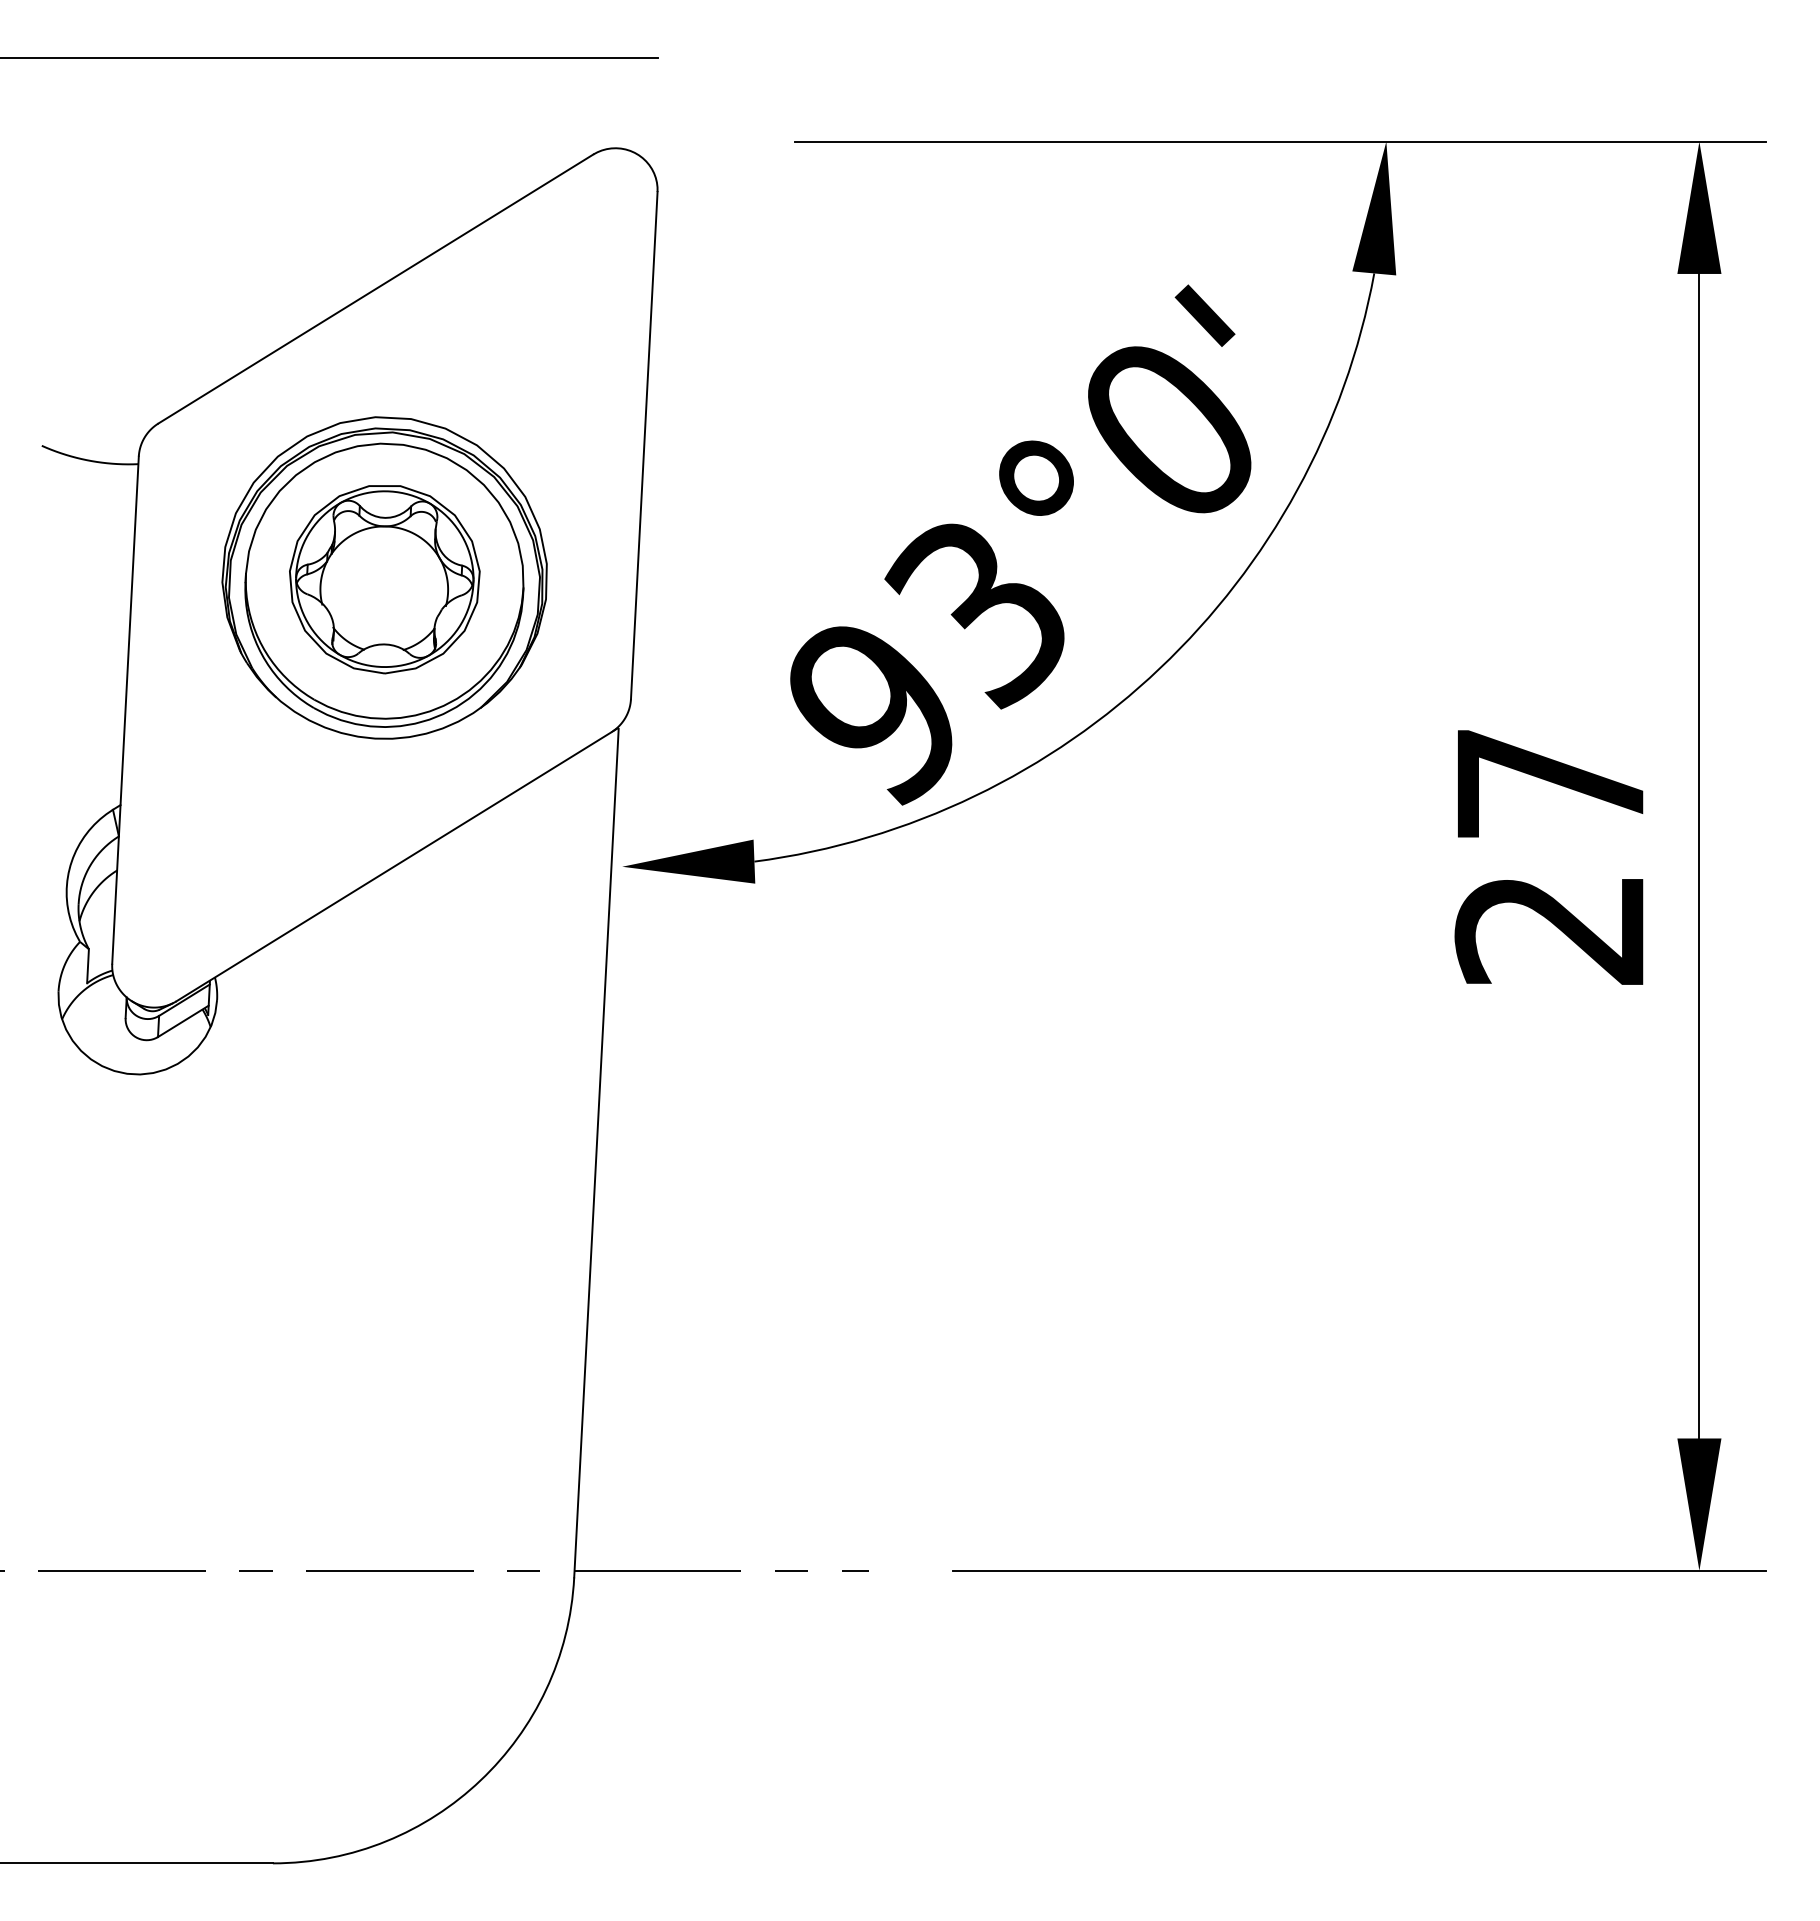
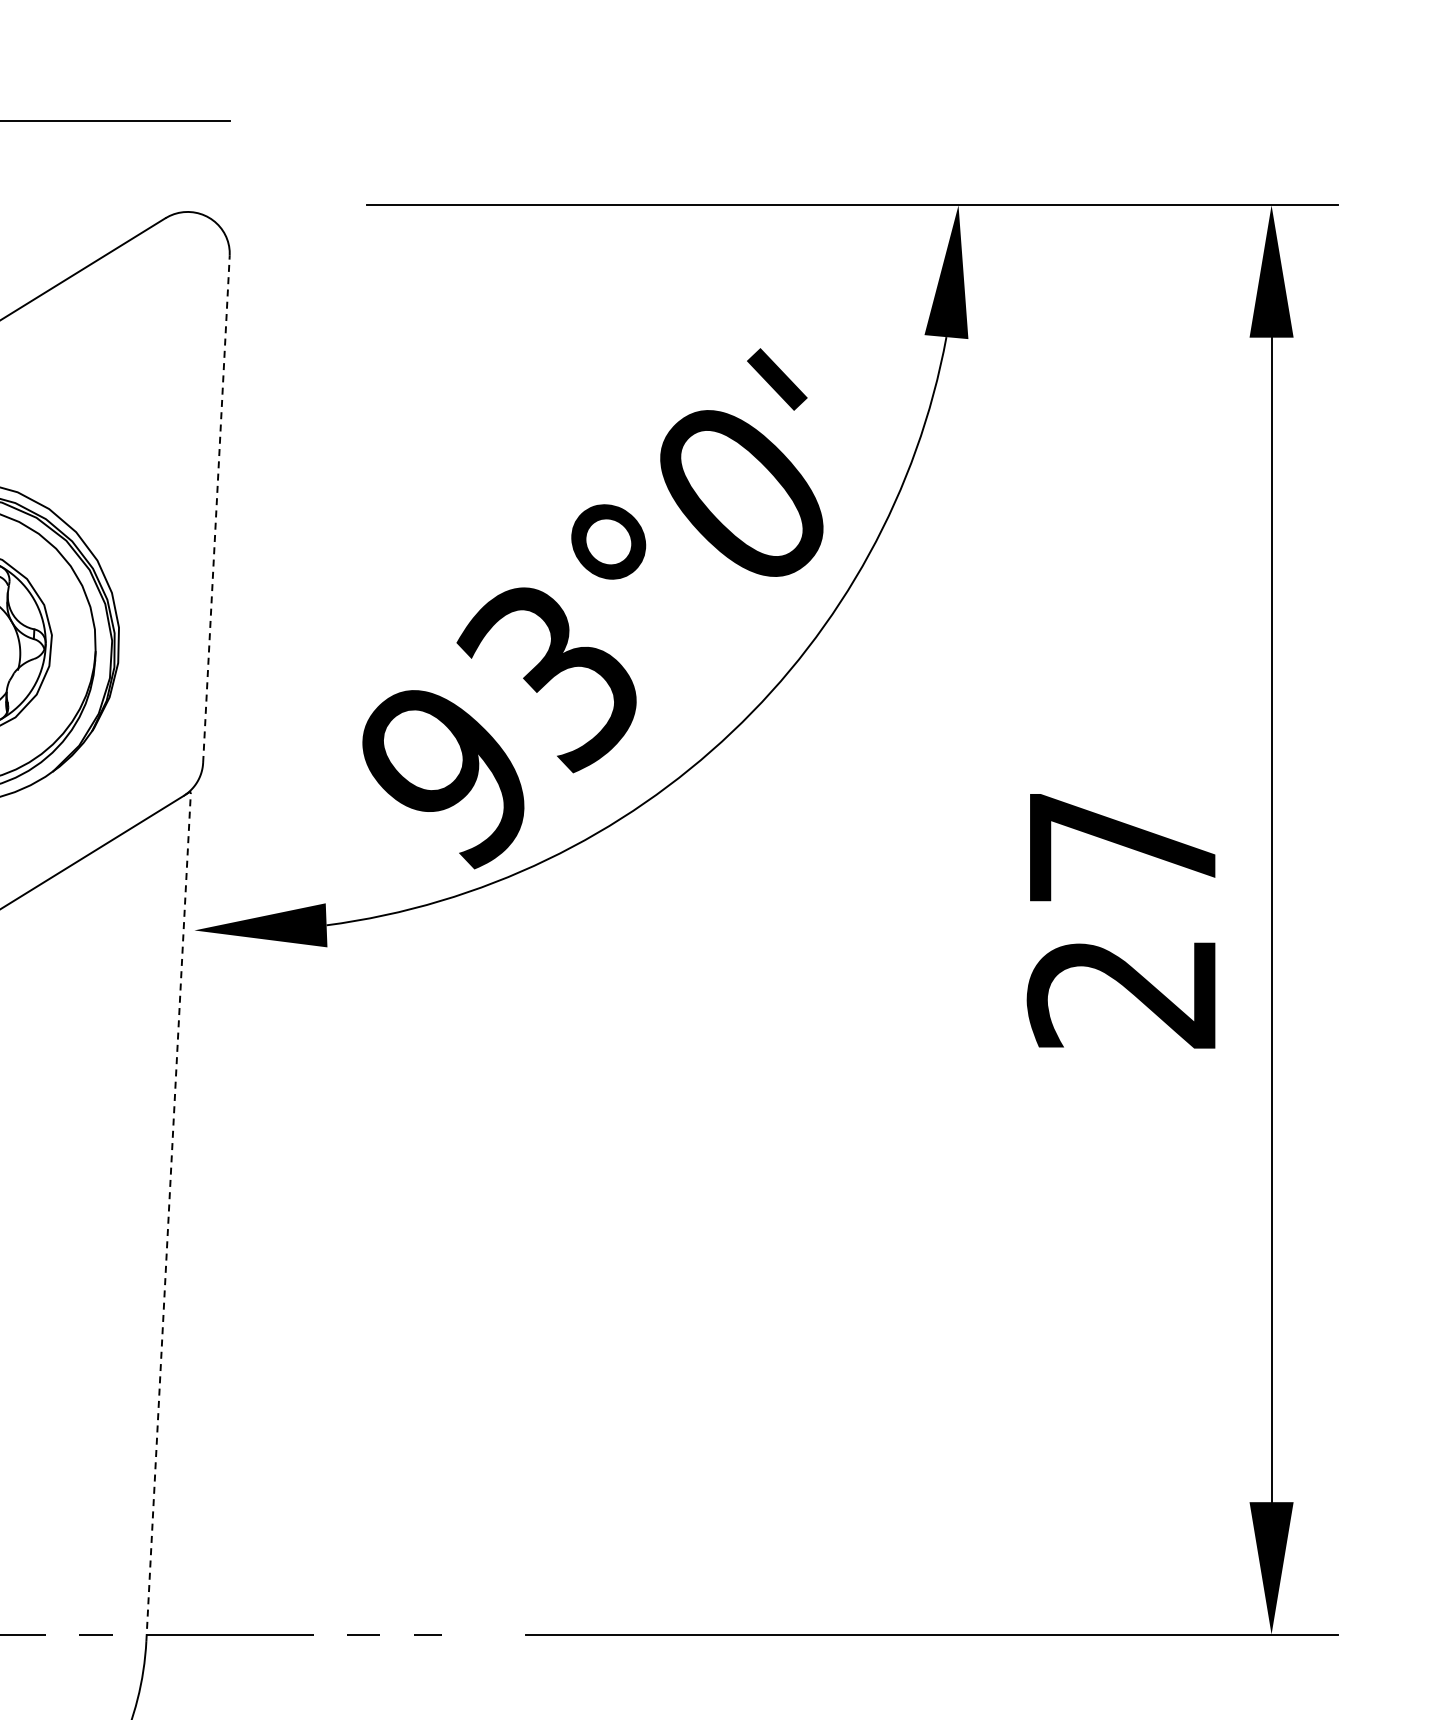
line: (644, 445) -> (216, 509), solid -> dashed
line: (596, 1153) -> (168, 1217), solid -> dashed

